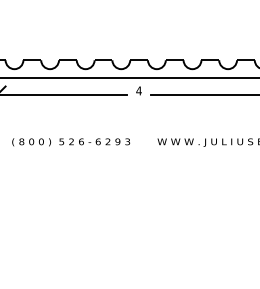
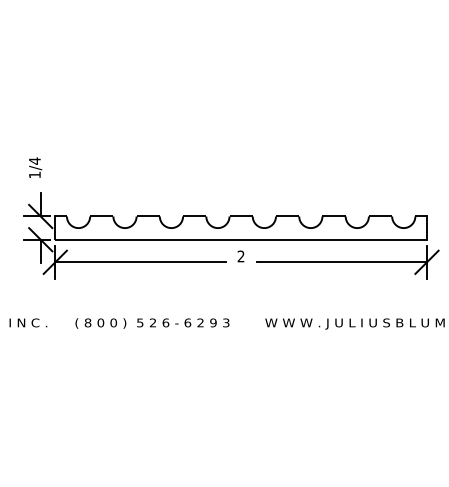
text: (138, 90) -> (240, 256), 4 -> 2

